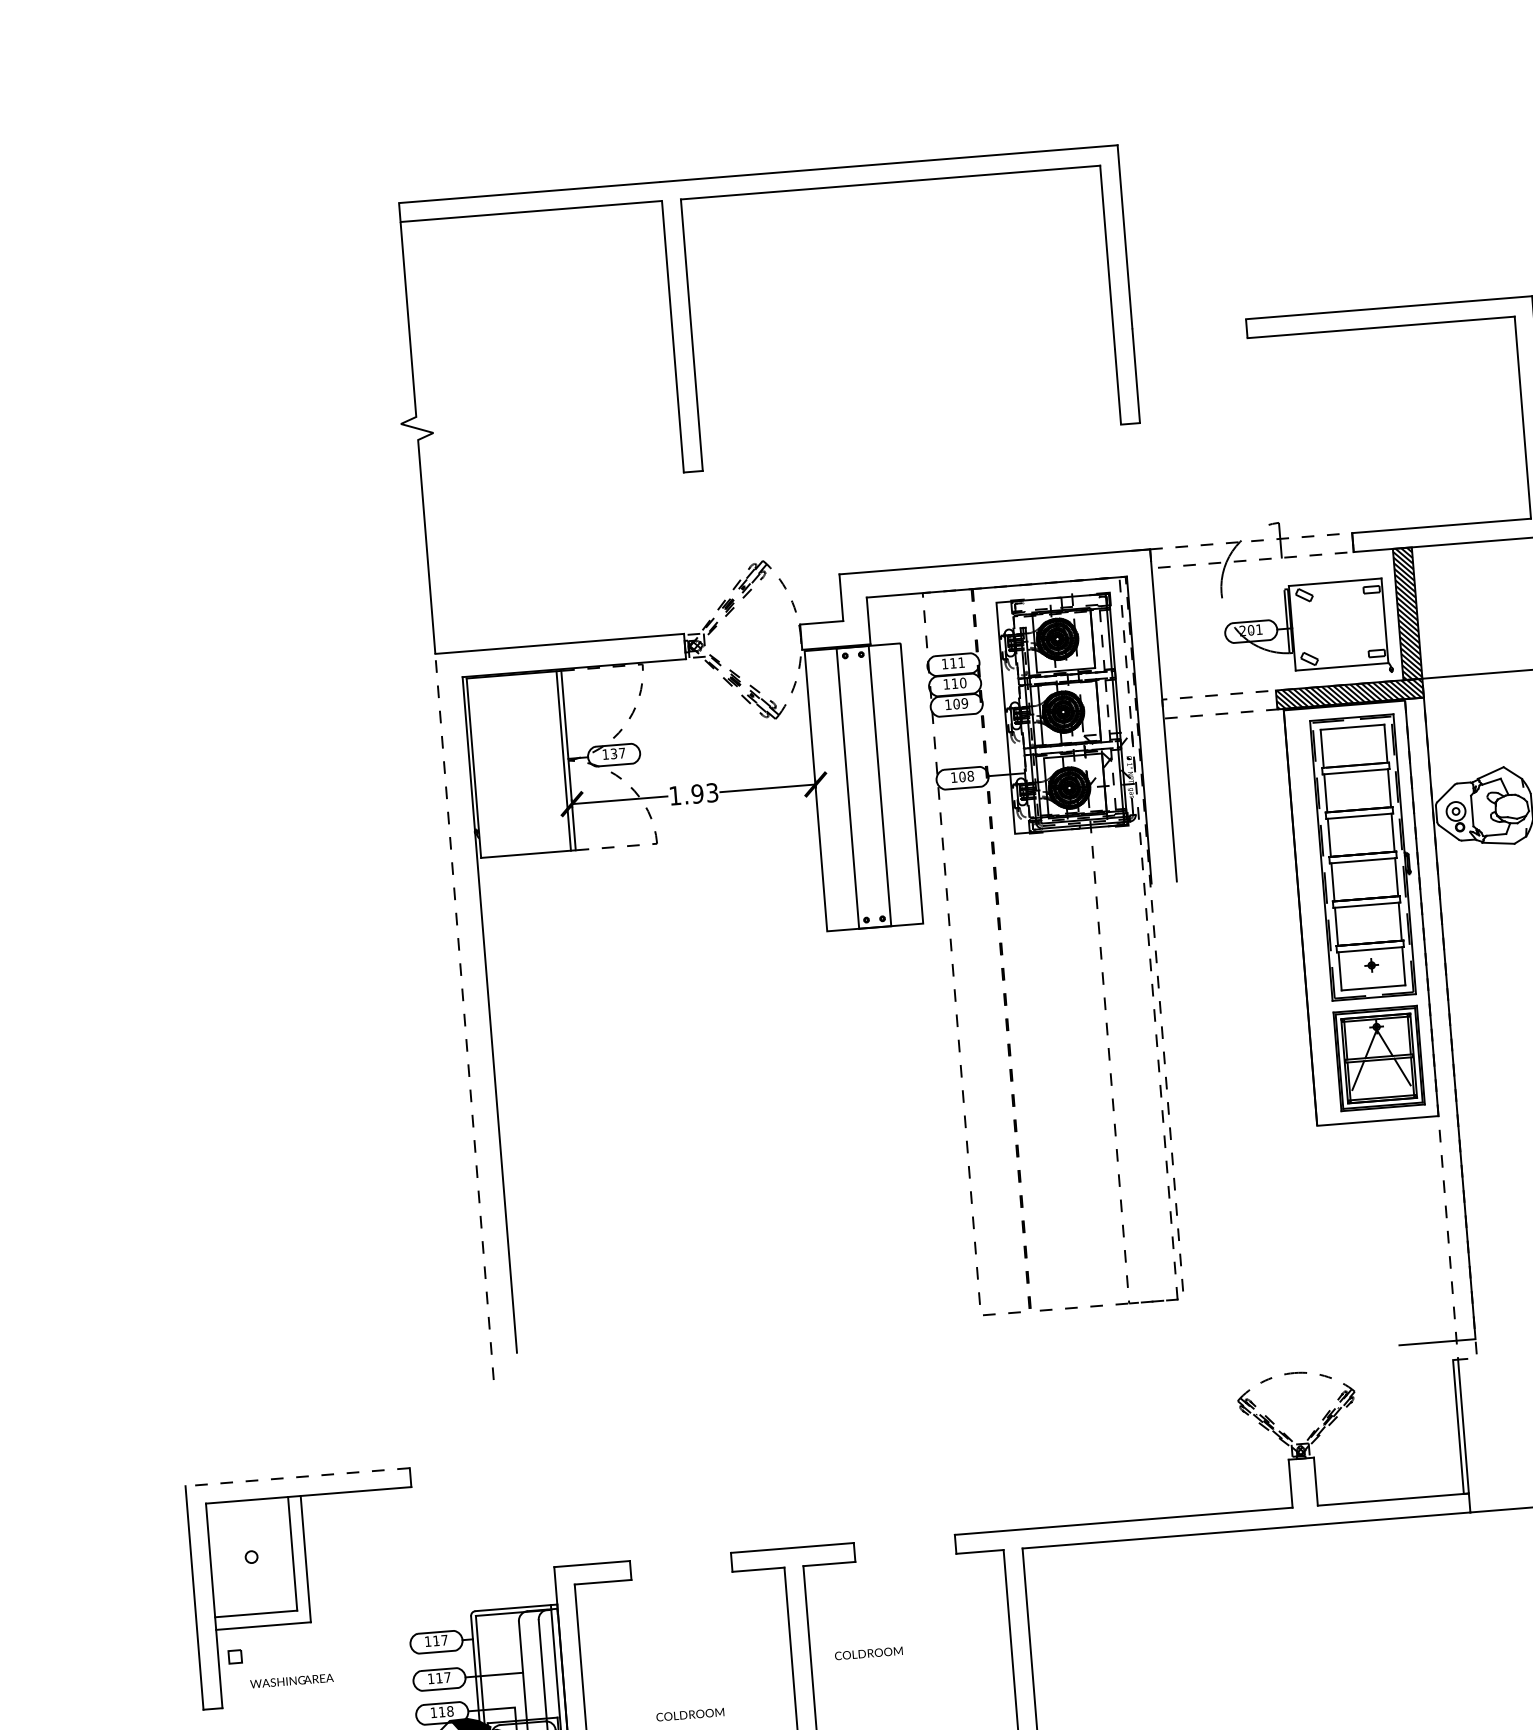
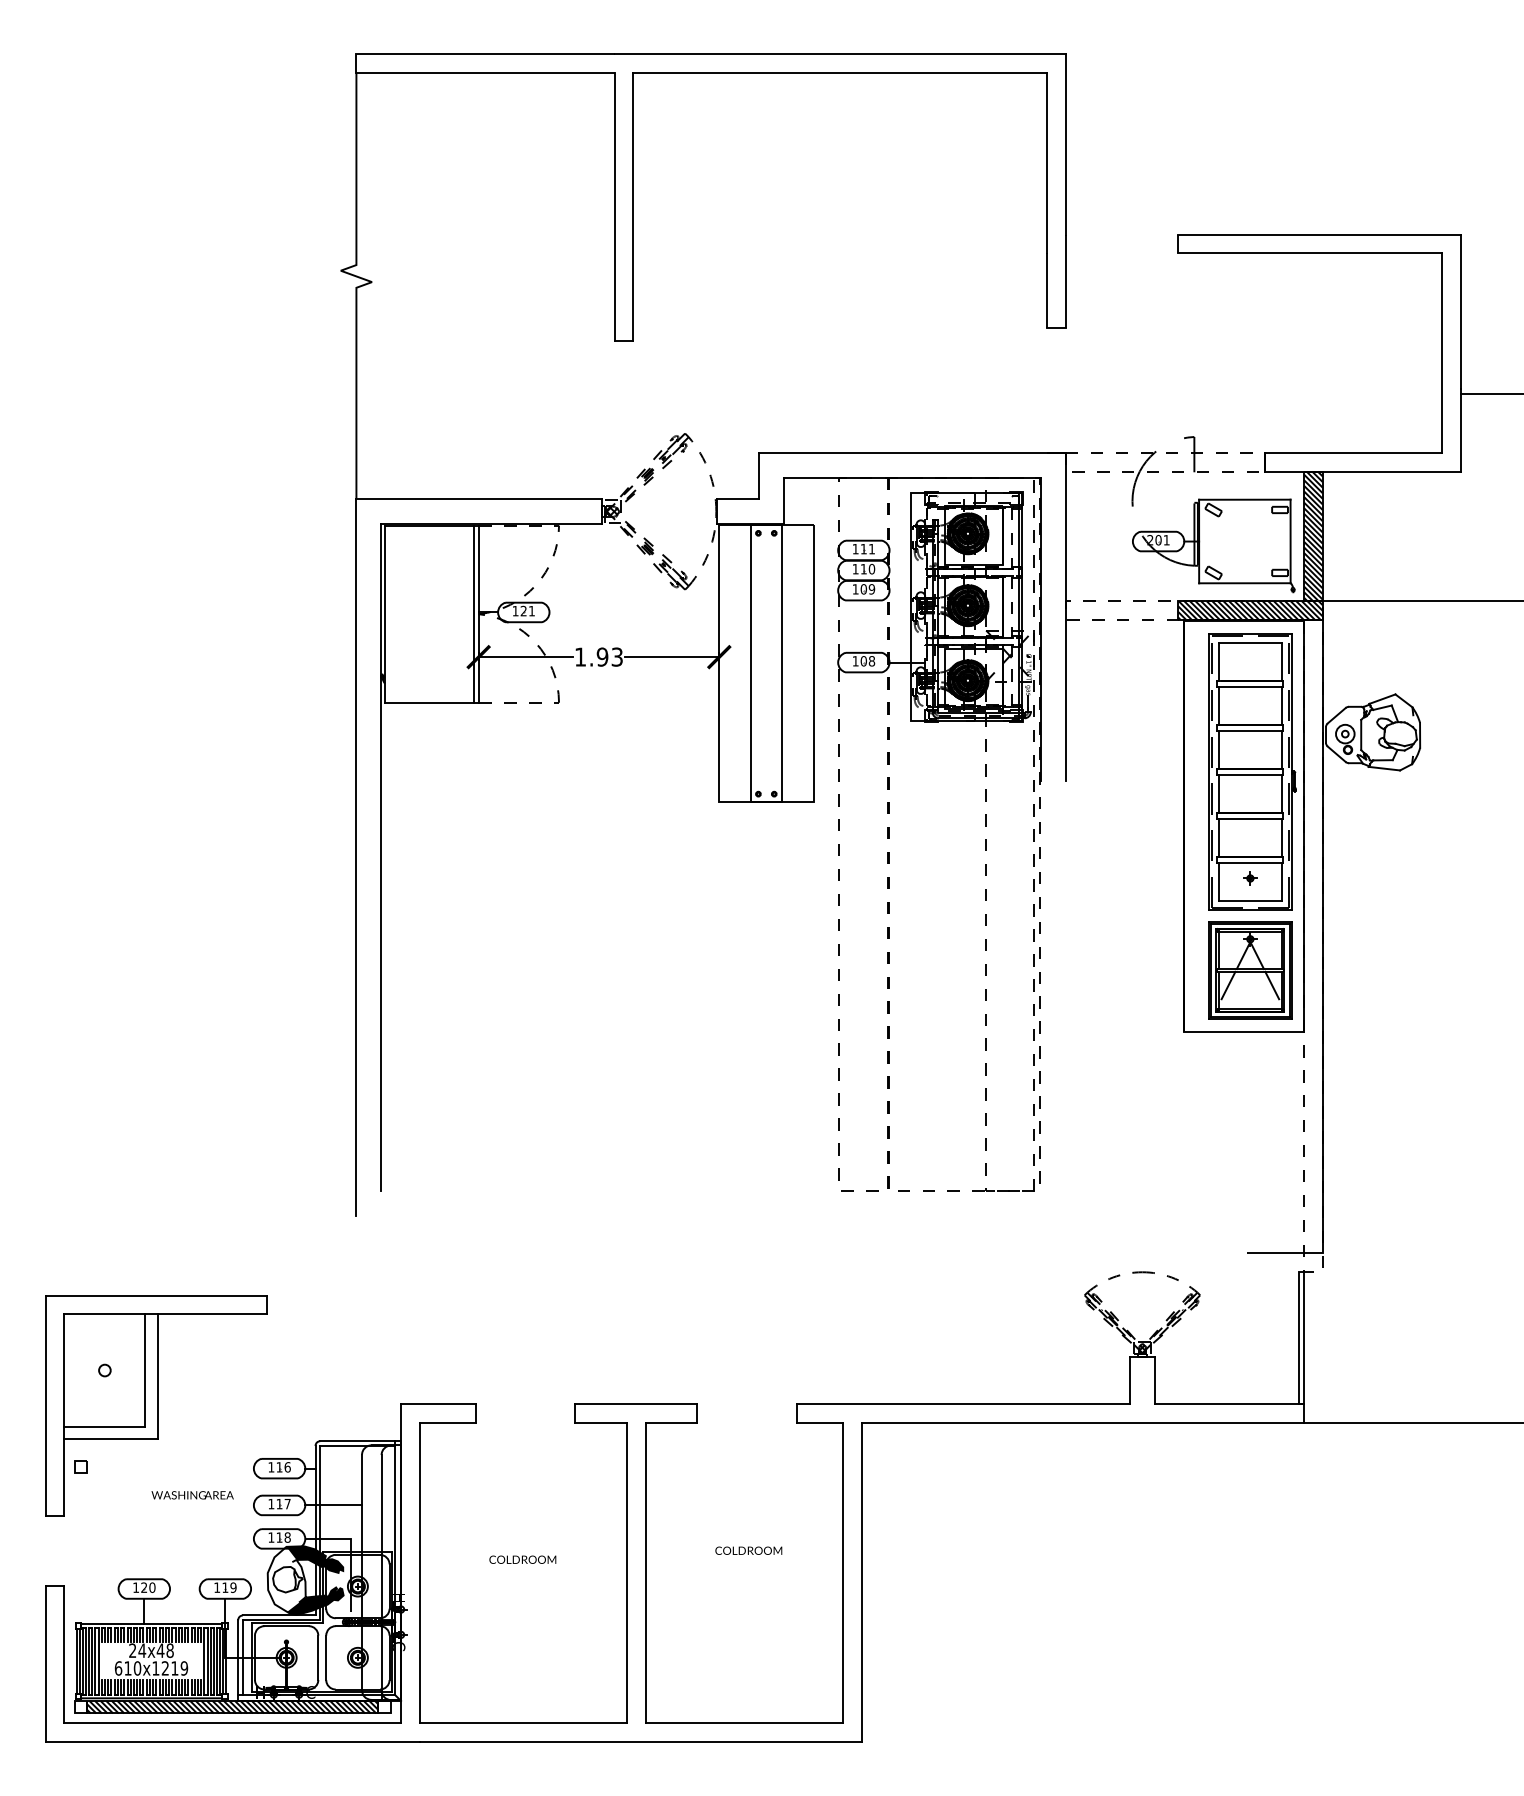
text: (617, 753) -> (527, 611), 137 -> 121
line: (464, 1015) -> (356, 856), dashed -> solid
line: (297, 1476) -> (156, 1295), dashed -> solid
text: (444, 1640) -> (287, 1467), 117 -> 116
text: (868, 1653) -> (748, 1550), moved
text: (291, 1681) -> (192, 1495), moved

